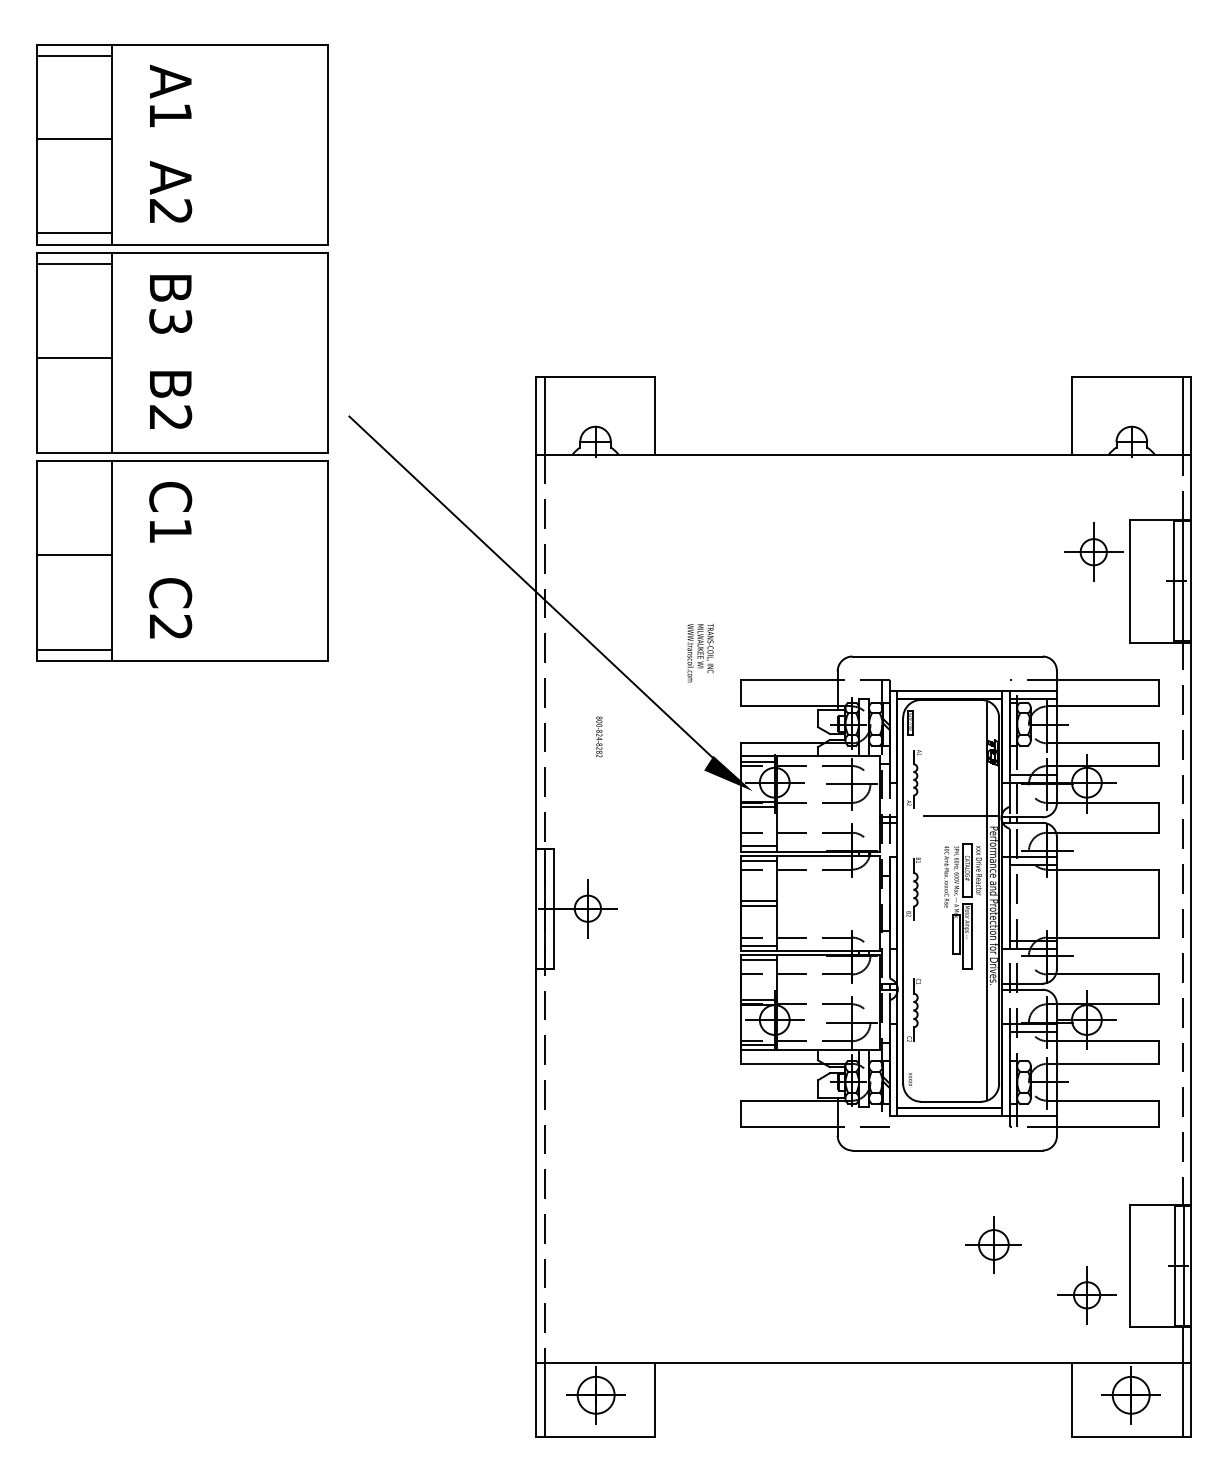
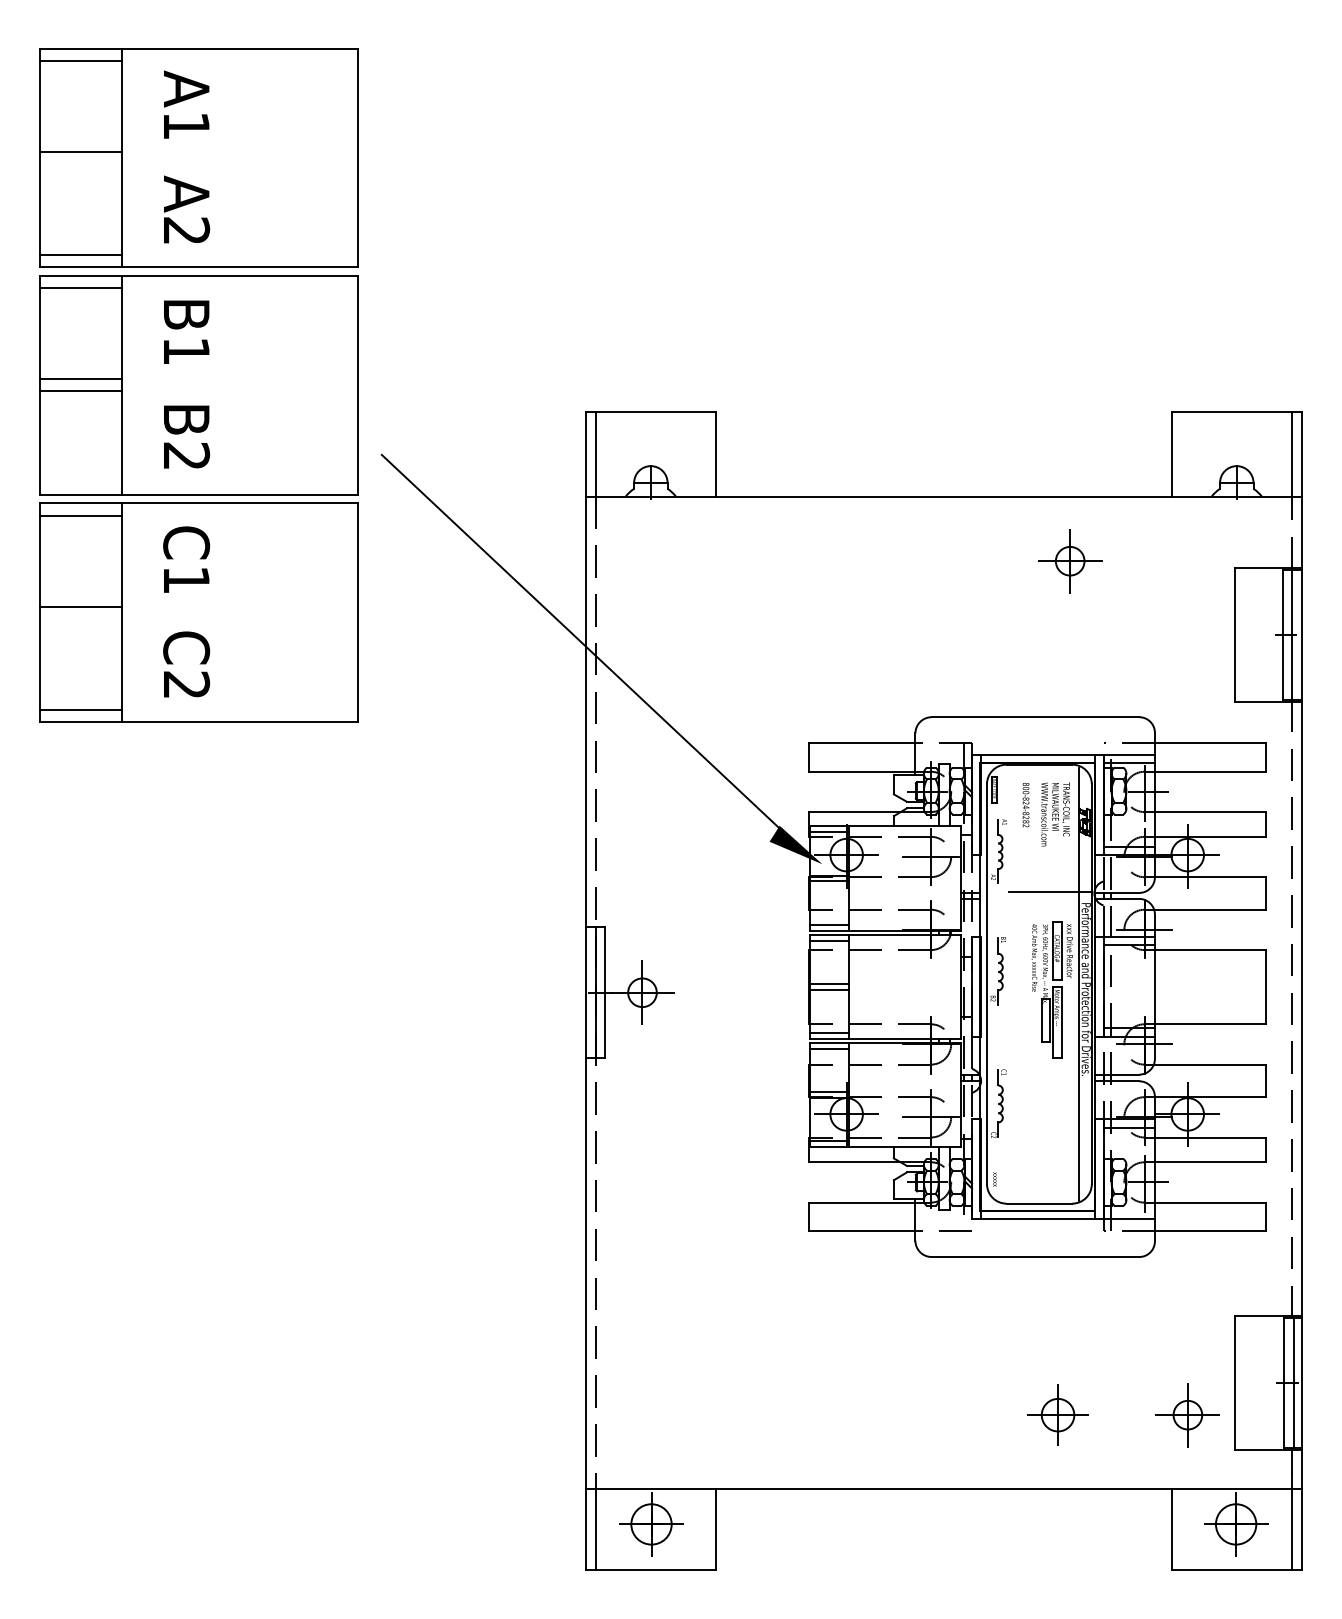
text: (170, 320) -> (186, 350), B3 -> B1
line: (74, 347) -> (81, 379), added
line: (74, 471) -> (81, 515), added
part: (1094, 552) -> (1070, 561), moved
text: (700, 653) -> (1055, 814), moved
text: (598, 736) -> (1025, 804), moved
part: (993, 1244) -> (1057, 1414), moved

